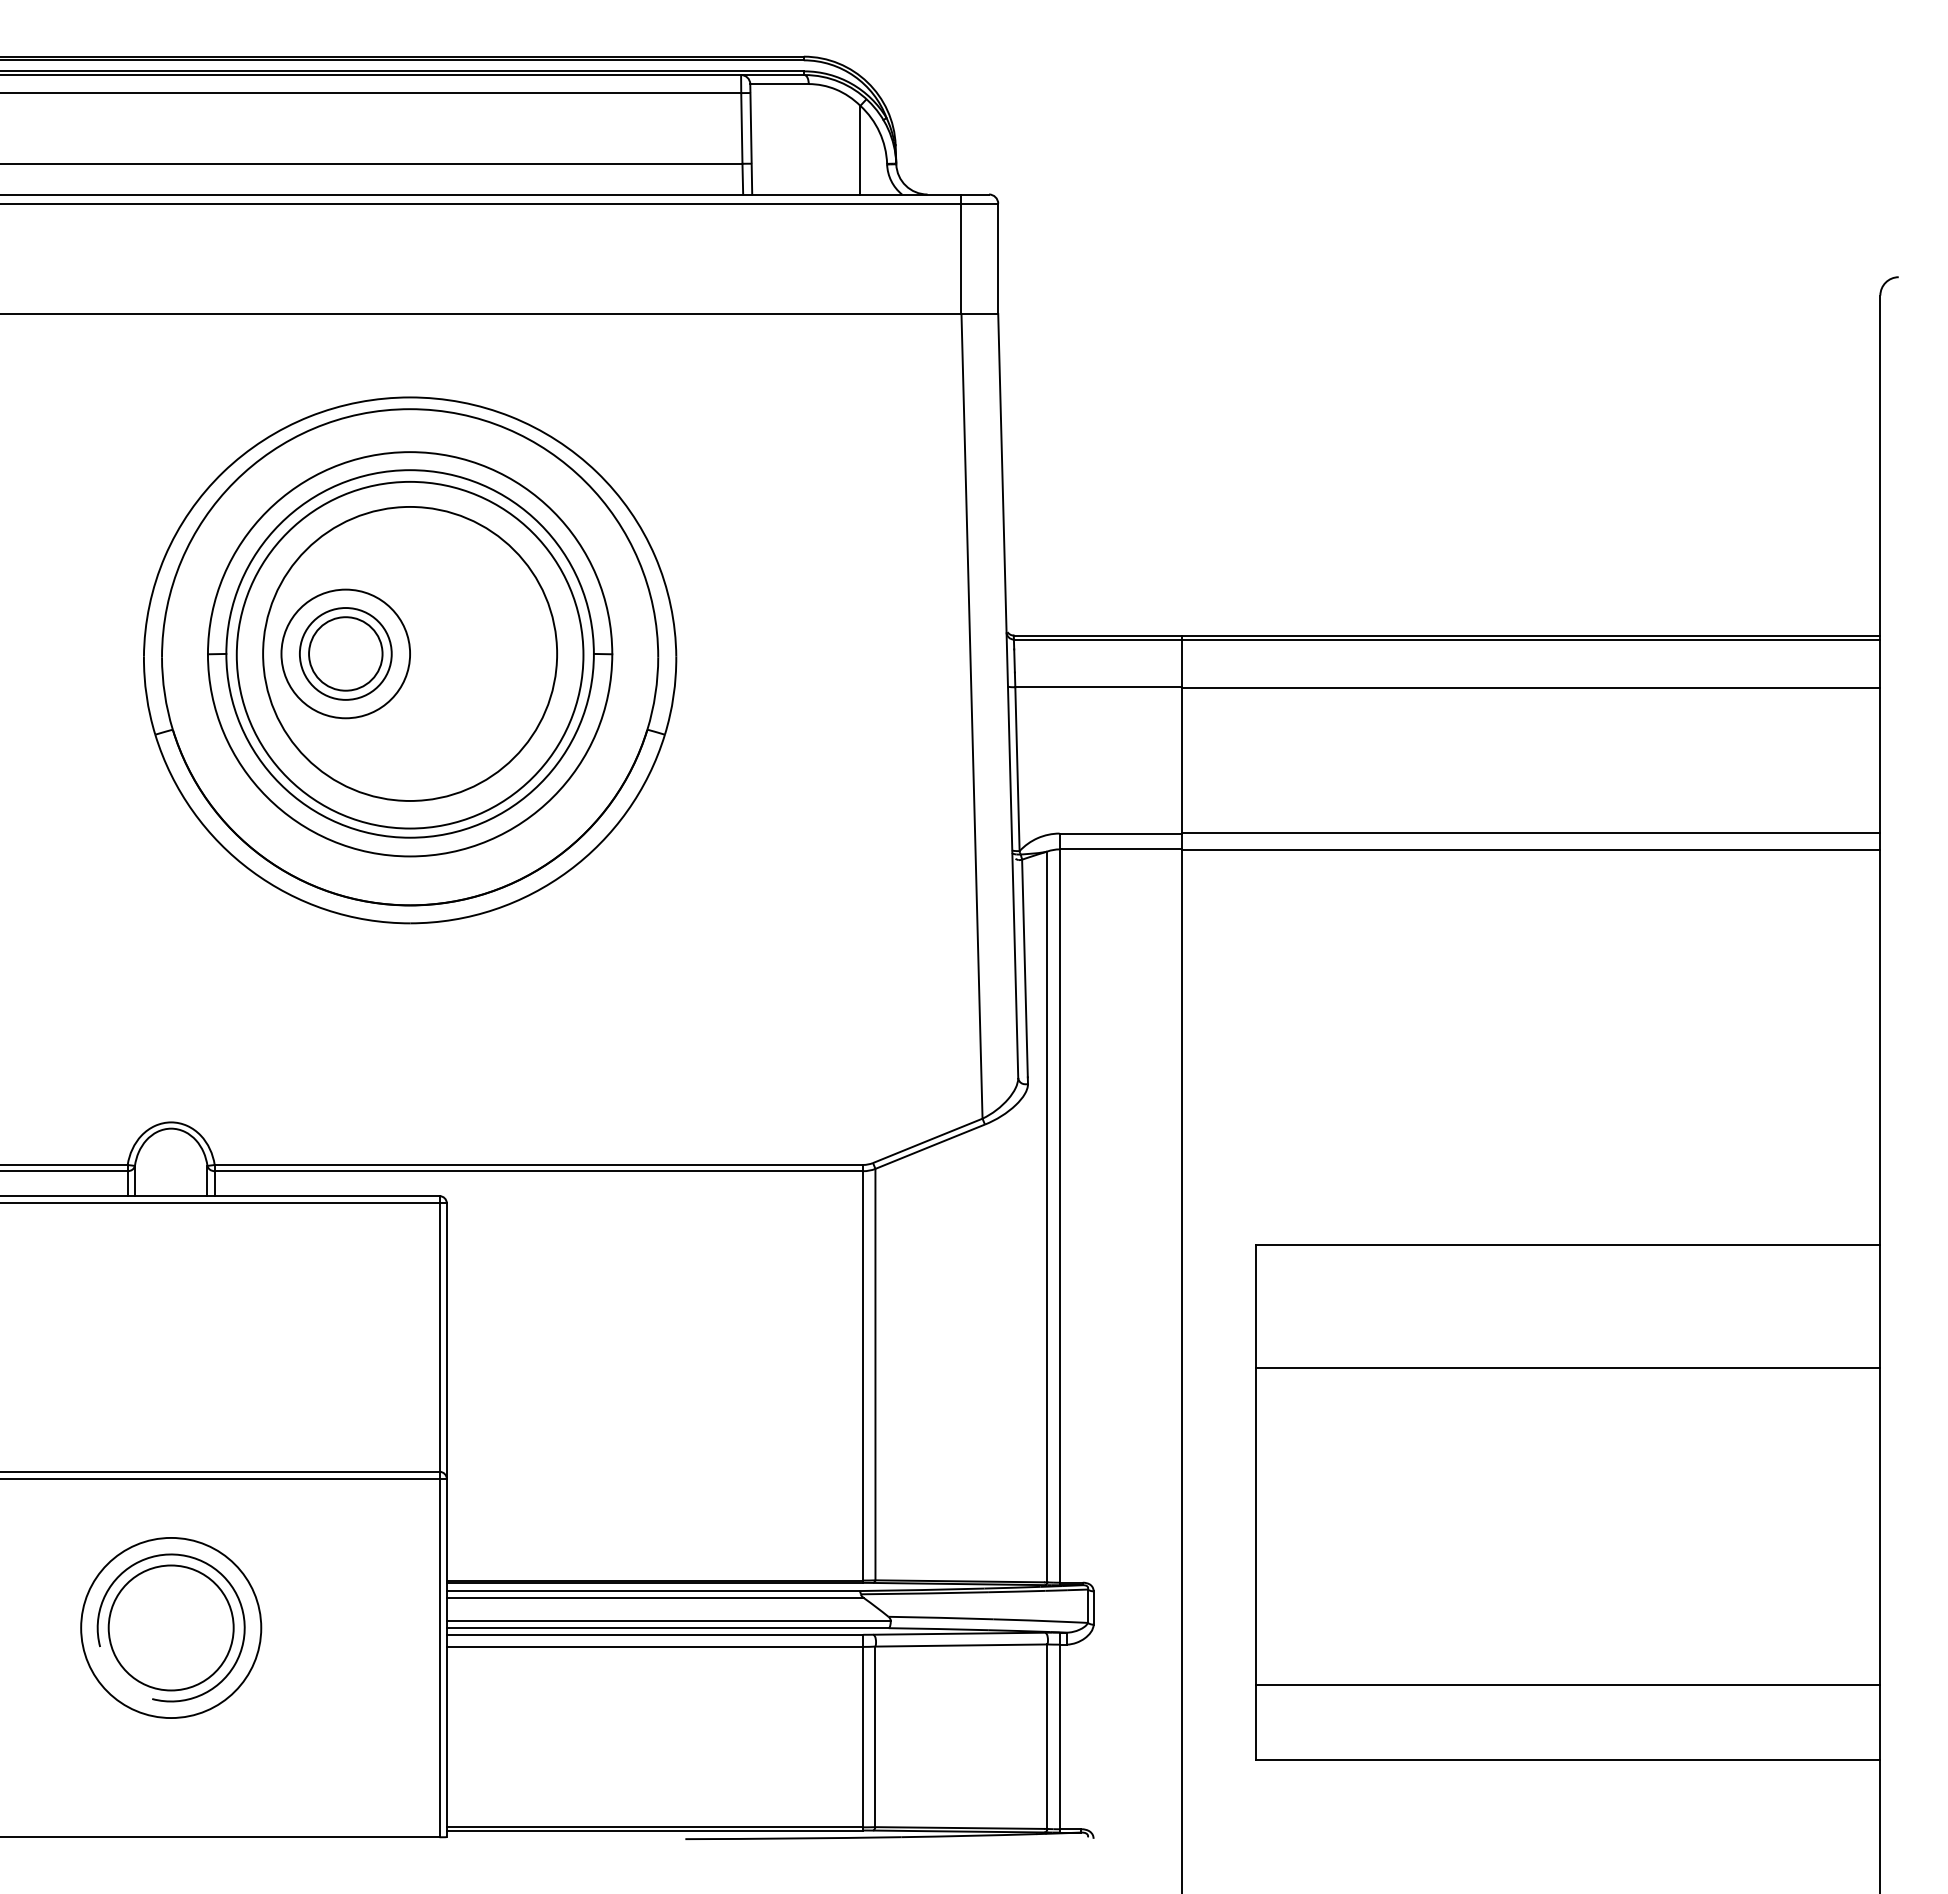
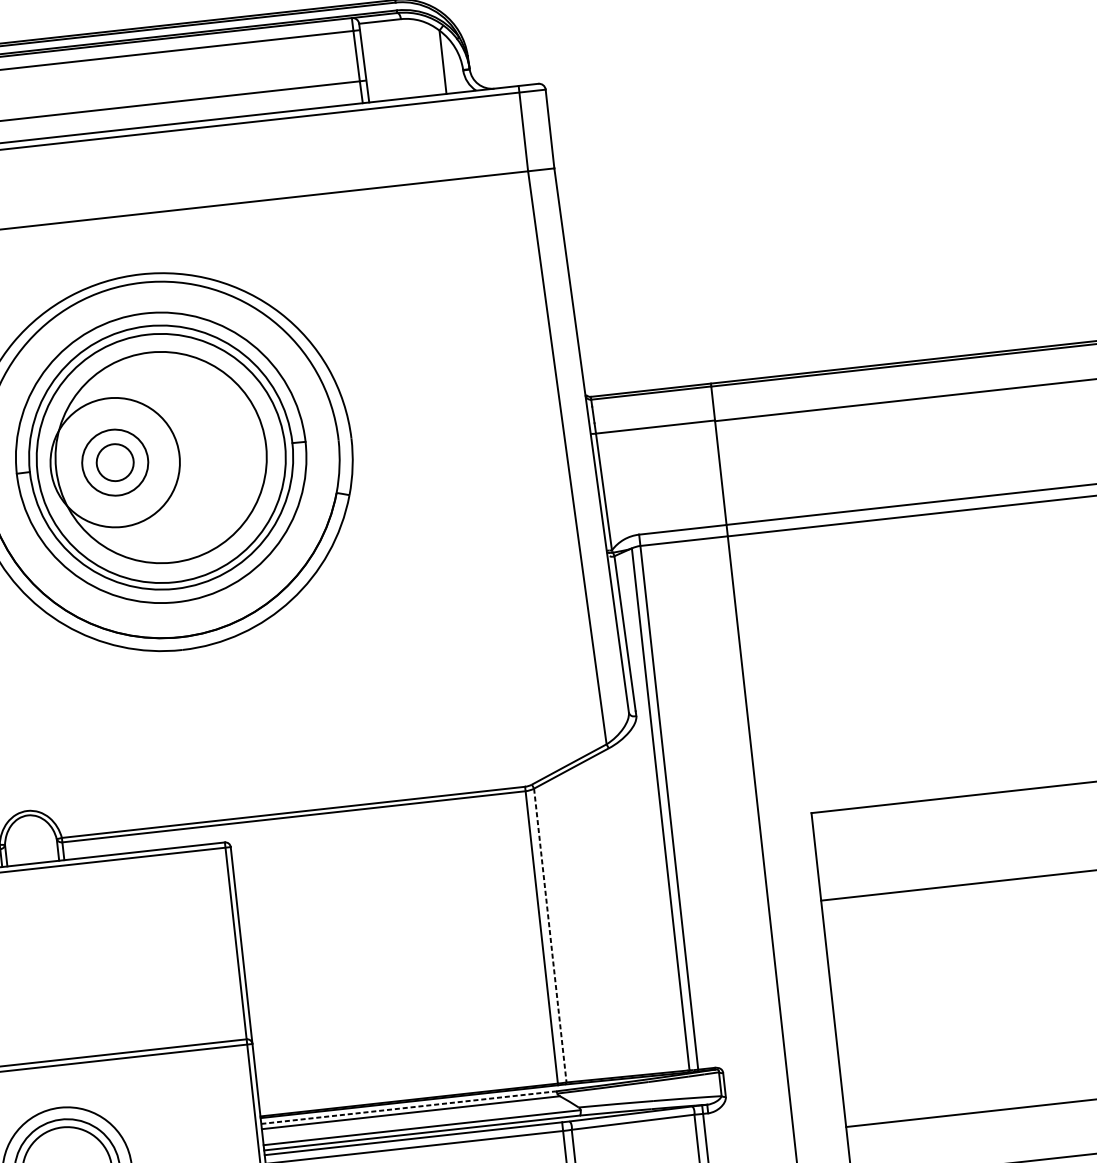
circle: (345, 653) -> (114, 462), size x0.7
circle: (345, 653) -> (114, 462), size x1.4
line: (875, 1374) -> (550, 935), solid -> dashed
line: (653, 1591) -> (408, 1107), solid -> dashed

